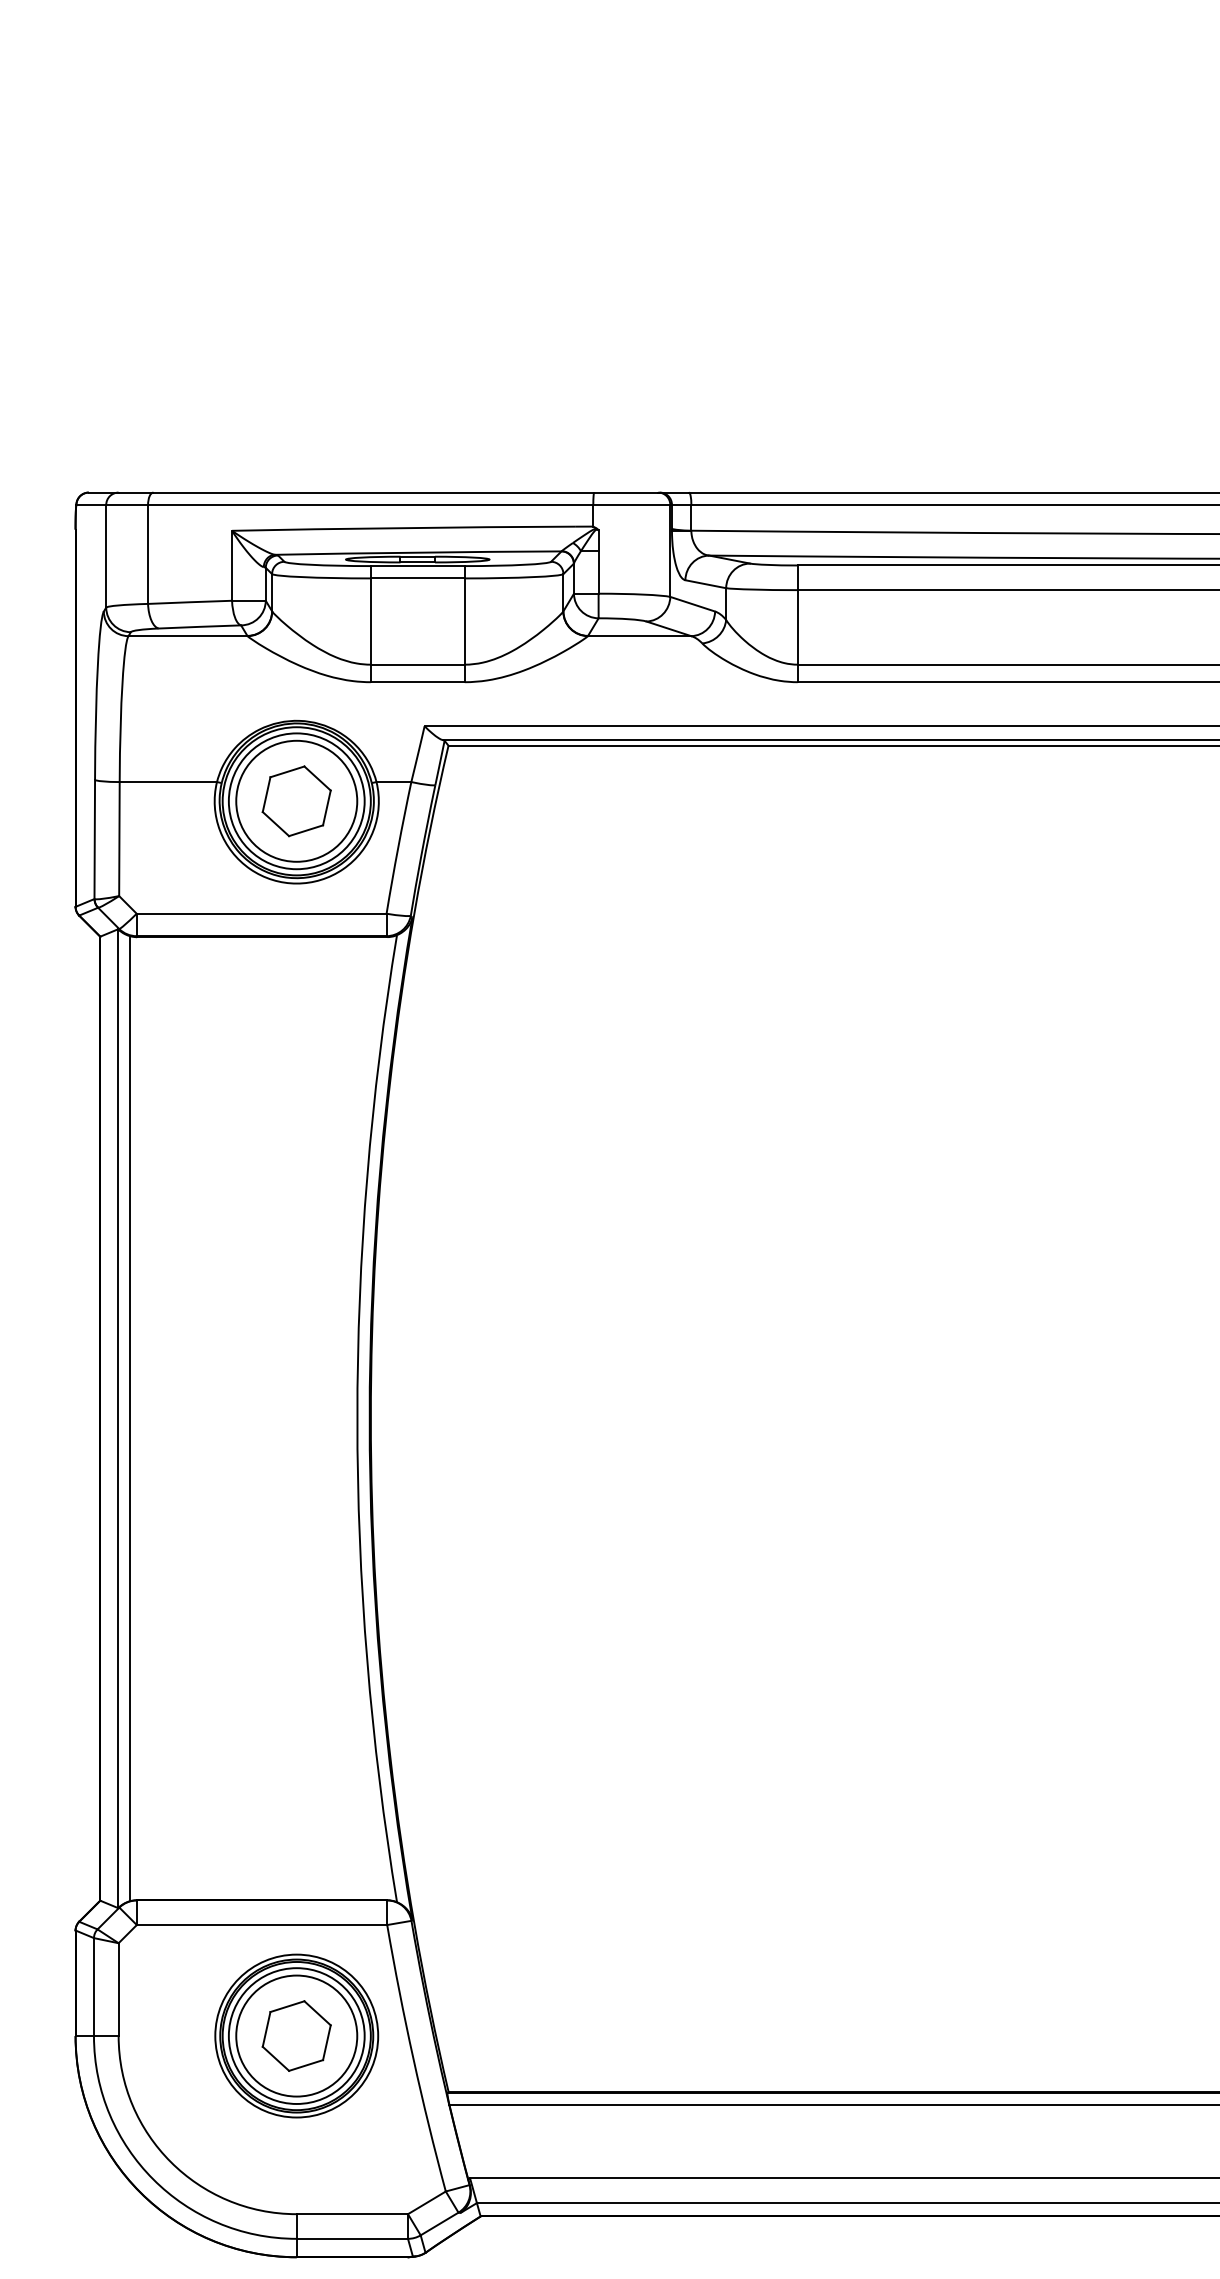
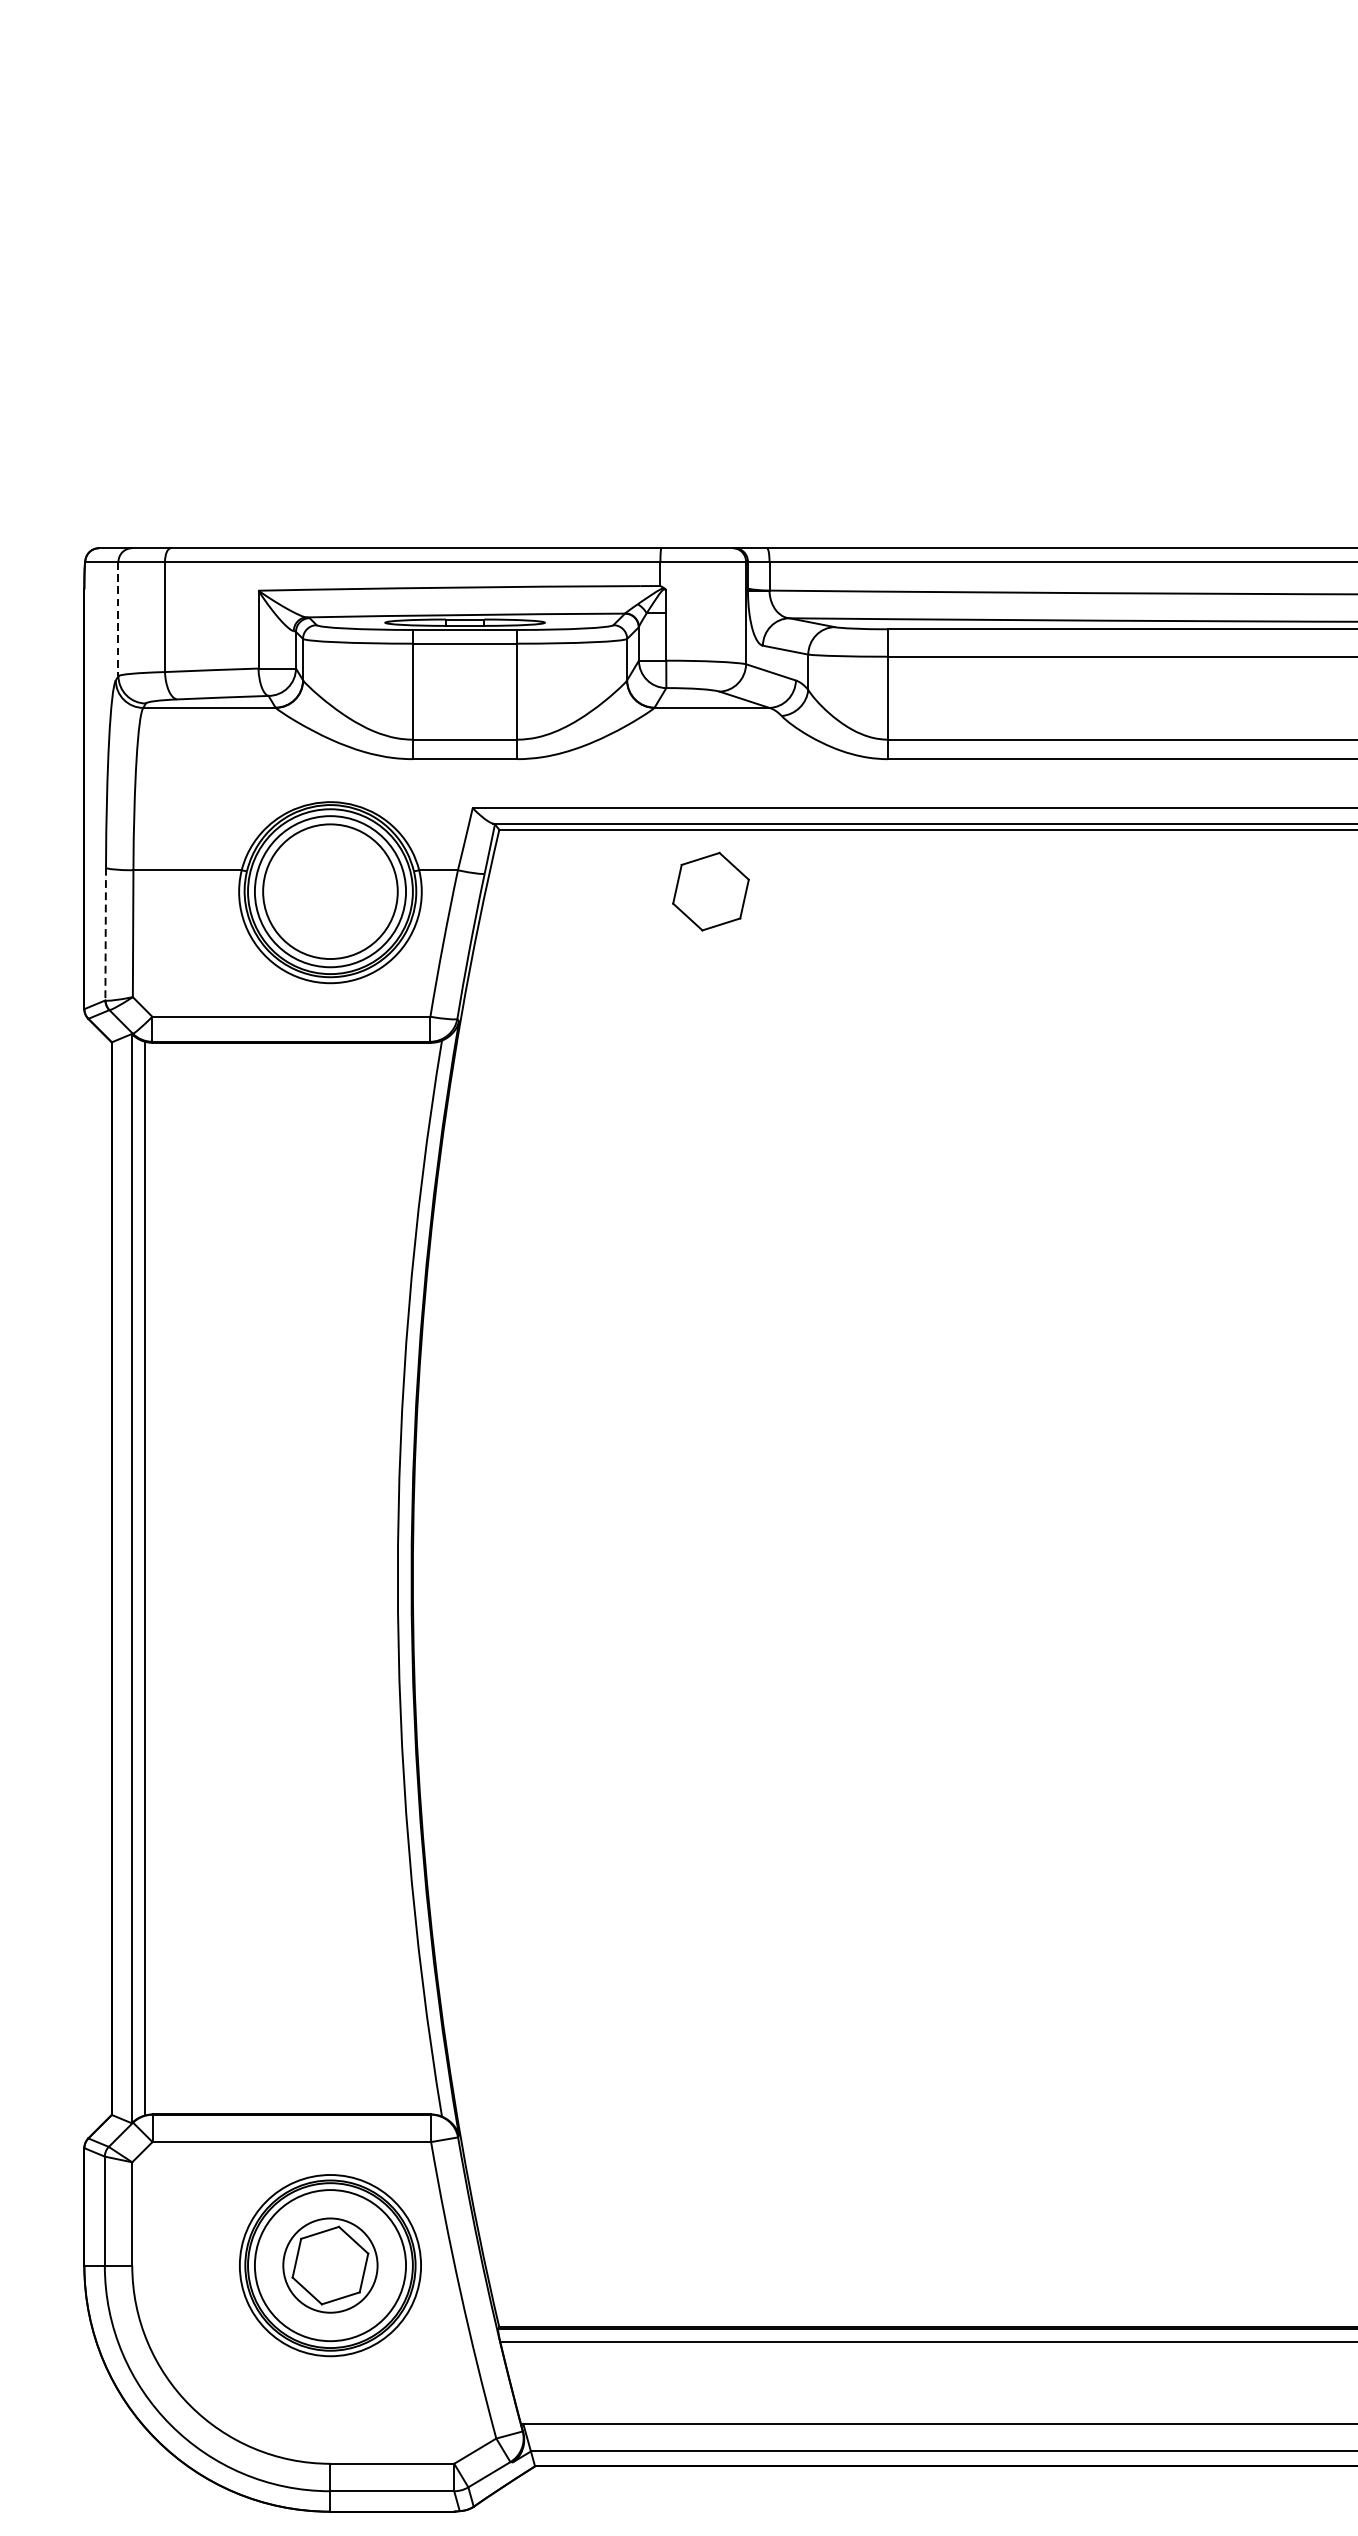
line: (106, 556) -> (118, 619), solid -> dashed
part: (296, 801) -> (710, 891), moved
line: (94, 839) -> (105, 934), solid -> dashed
circle: (296, 2035) -> (330, 2264), size x0.7

